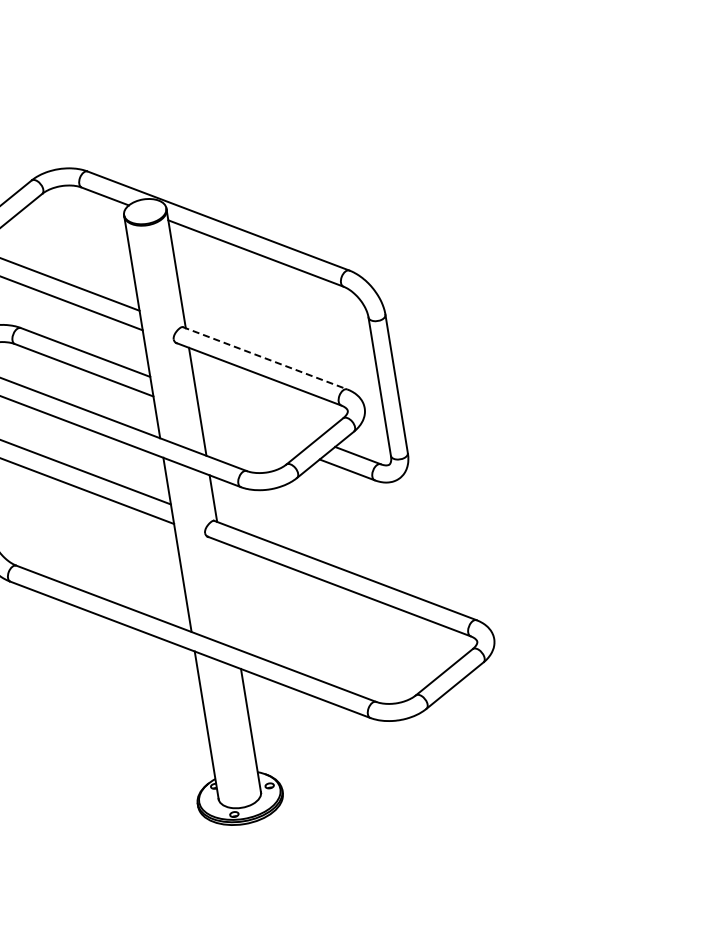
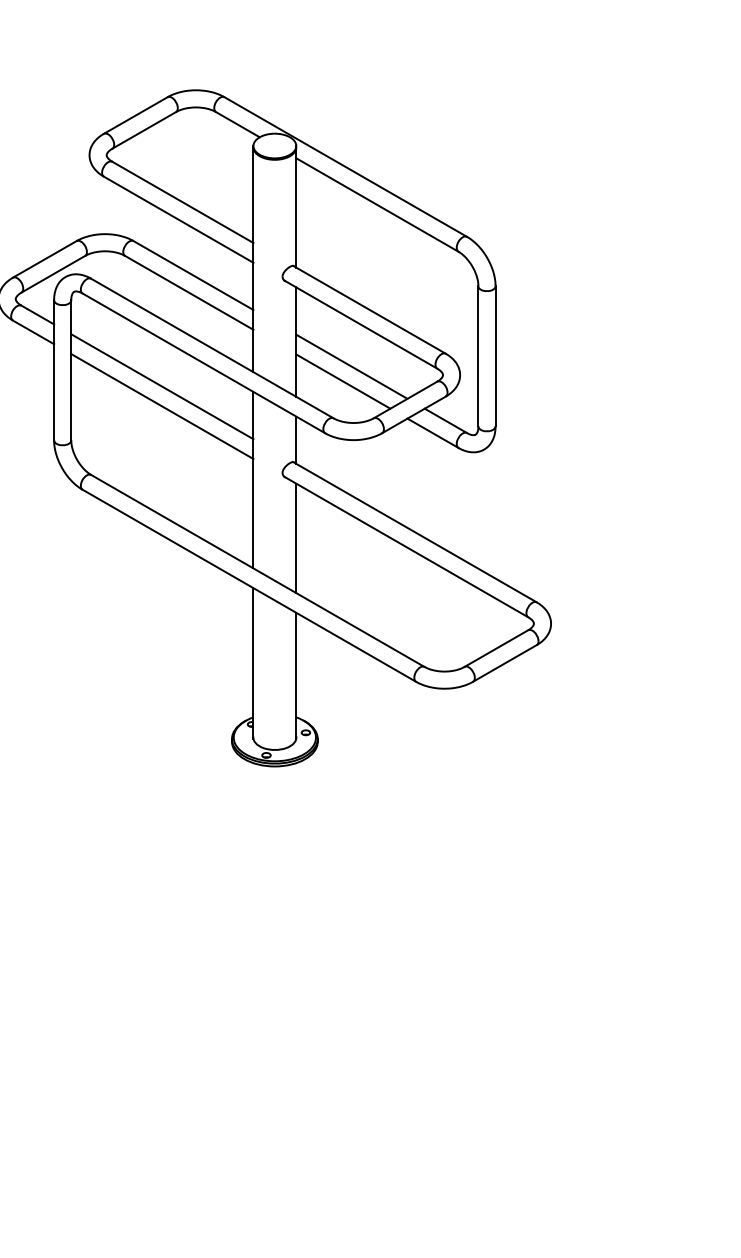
line: (264, 358) -> (369, 310), dashed -> solid
line: (256, 417) -> (351, 366), added
line: (250, 433) -> (343, 381), added
line: (229, 595) -> (296, 538), added

